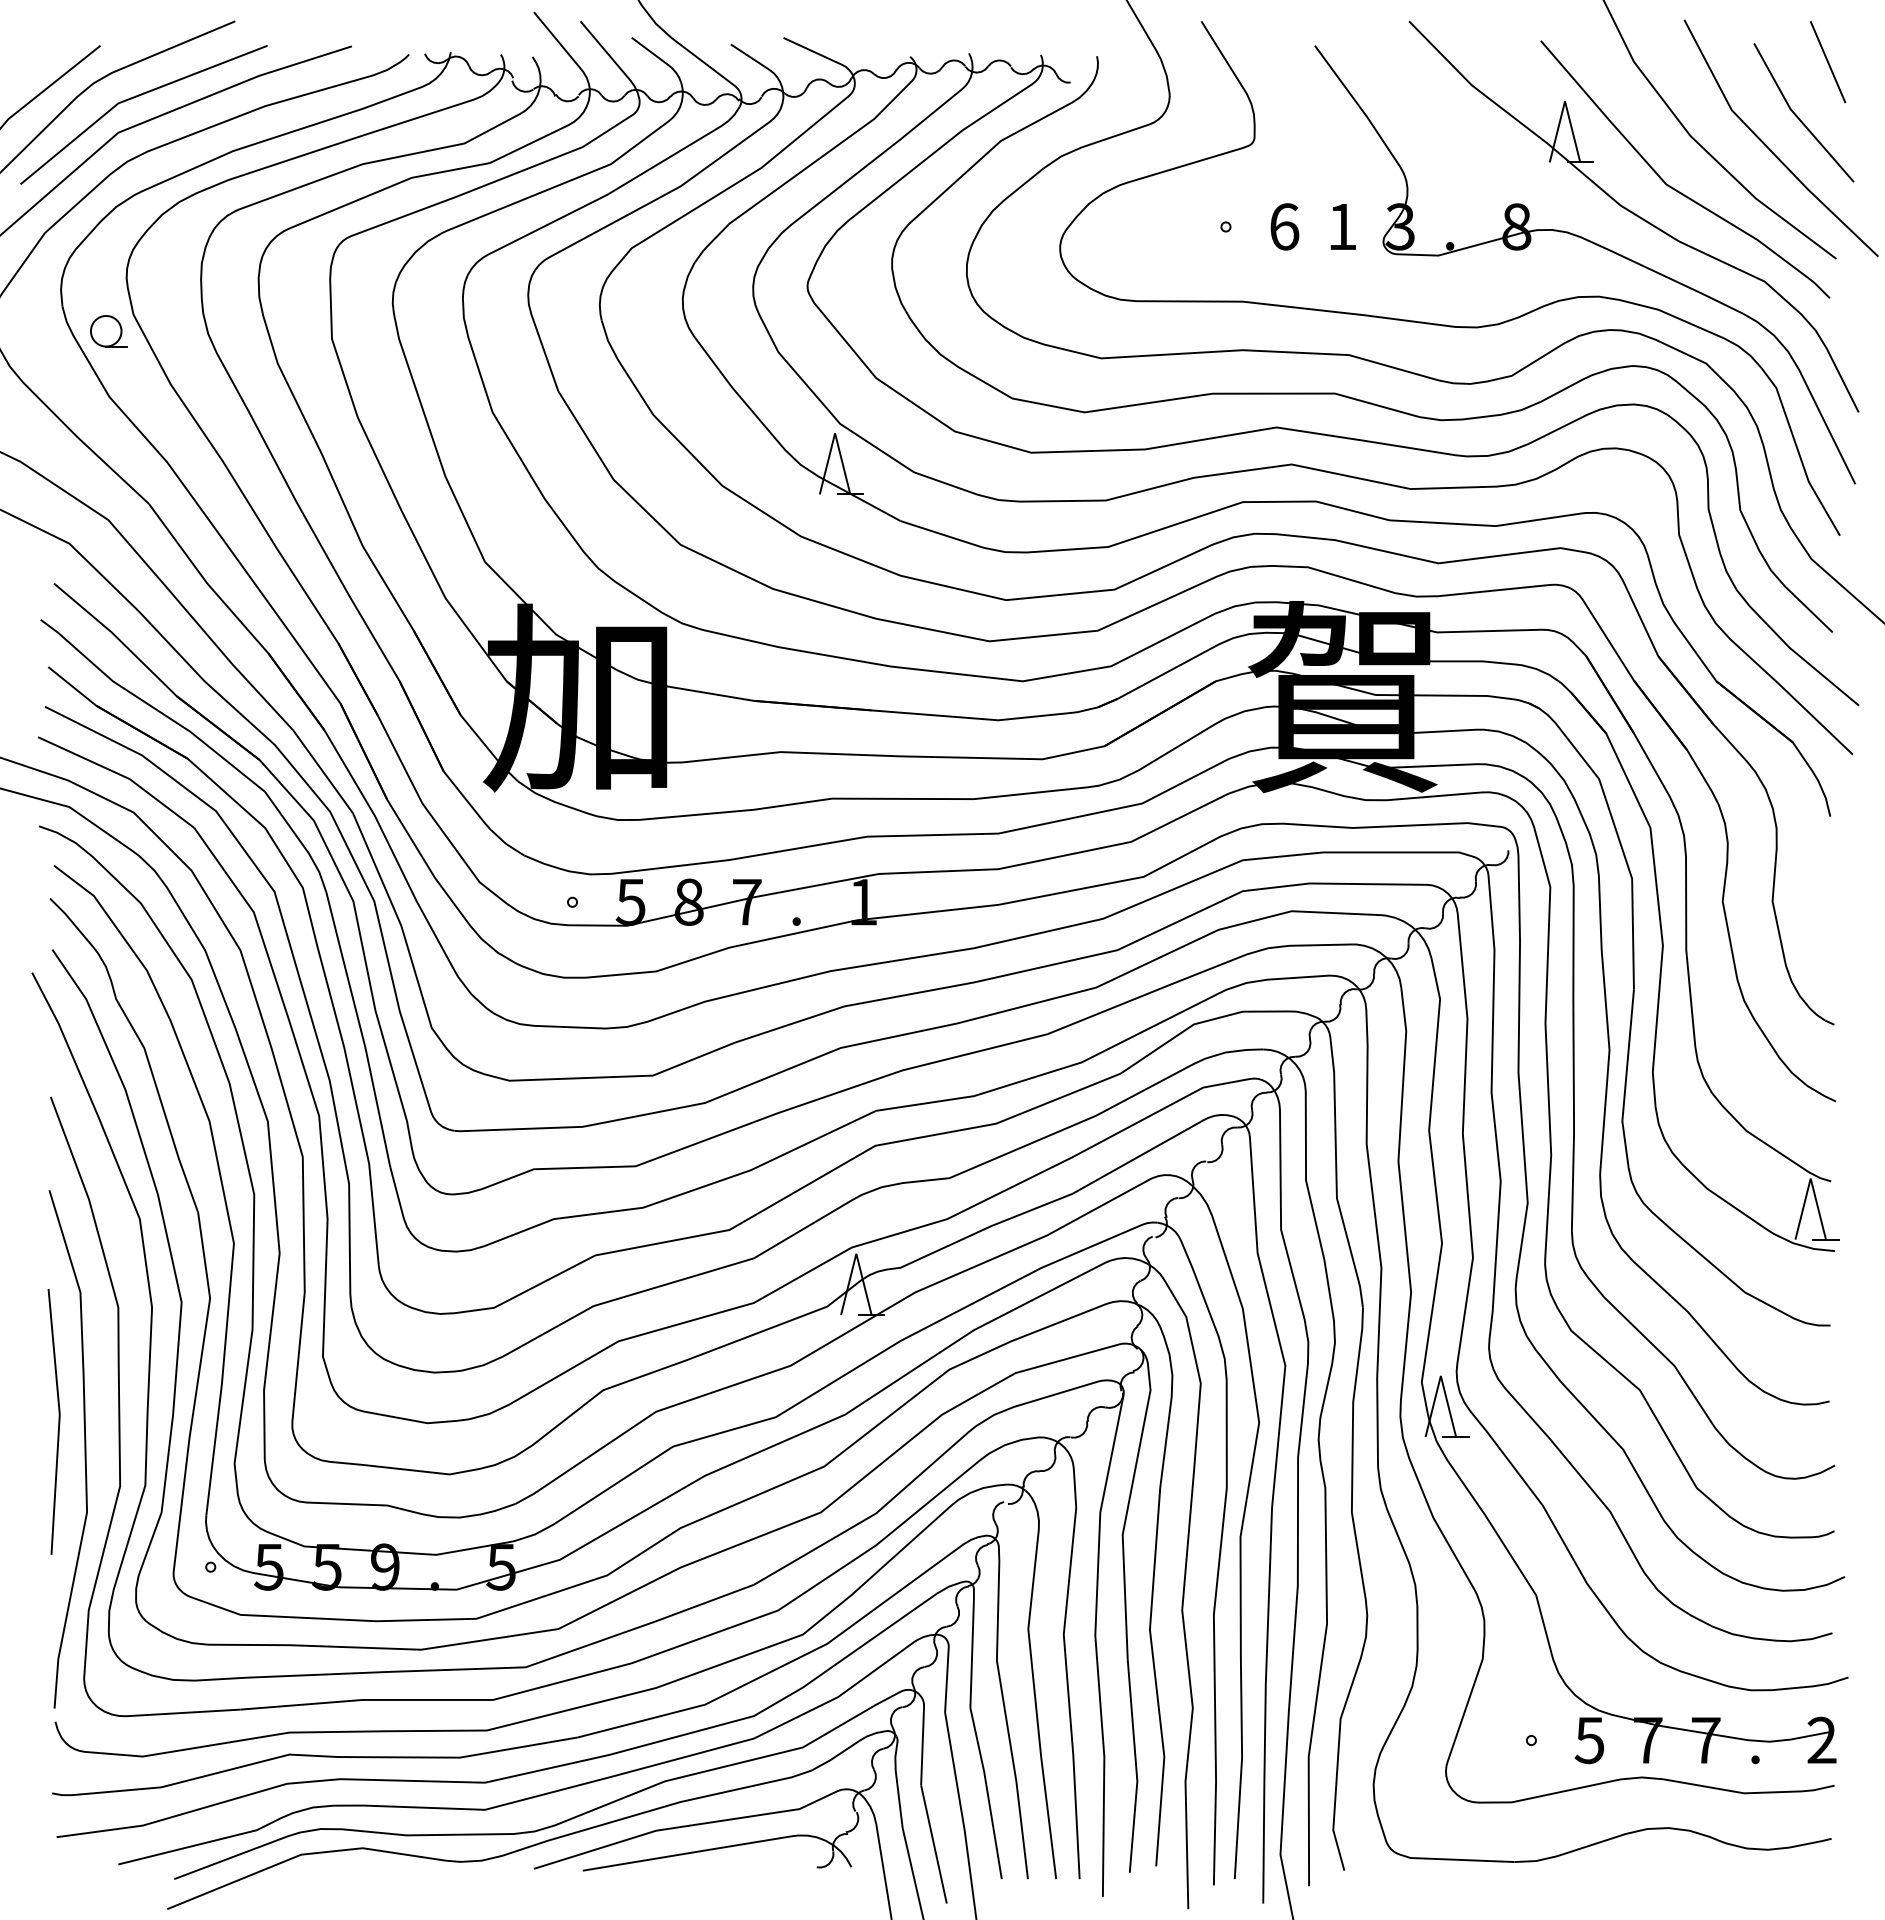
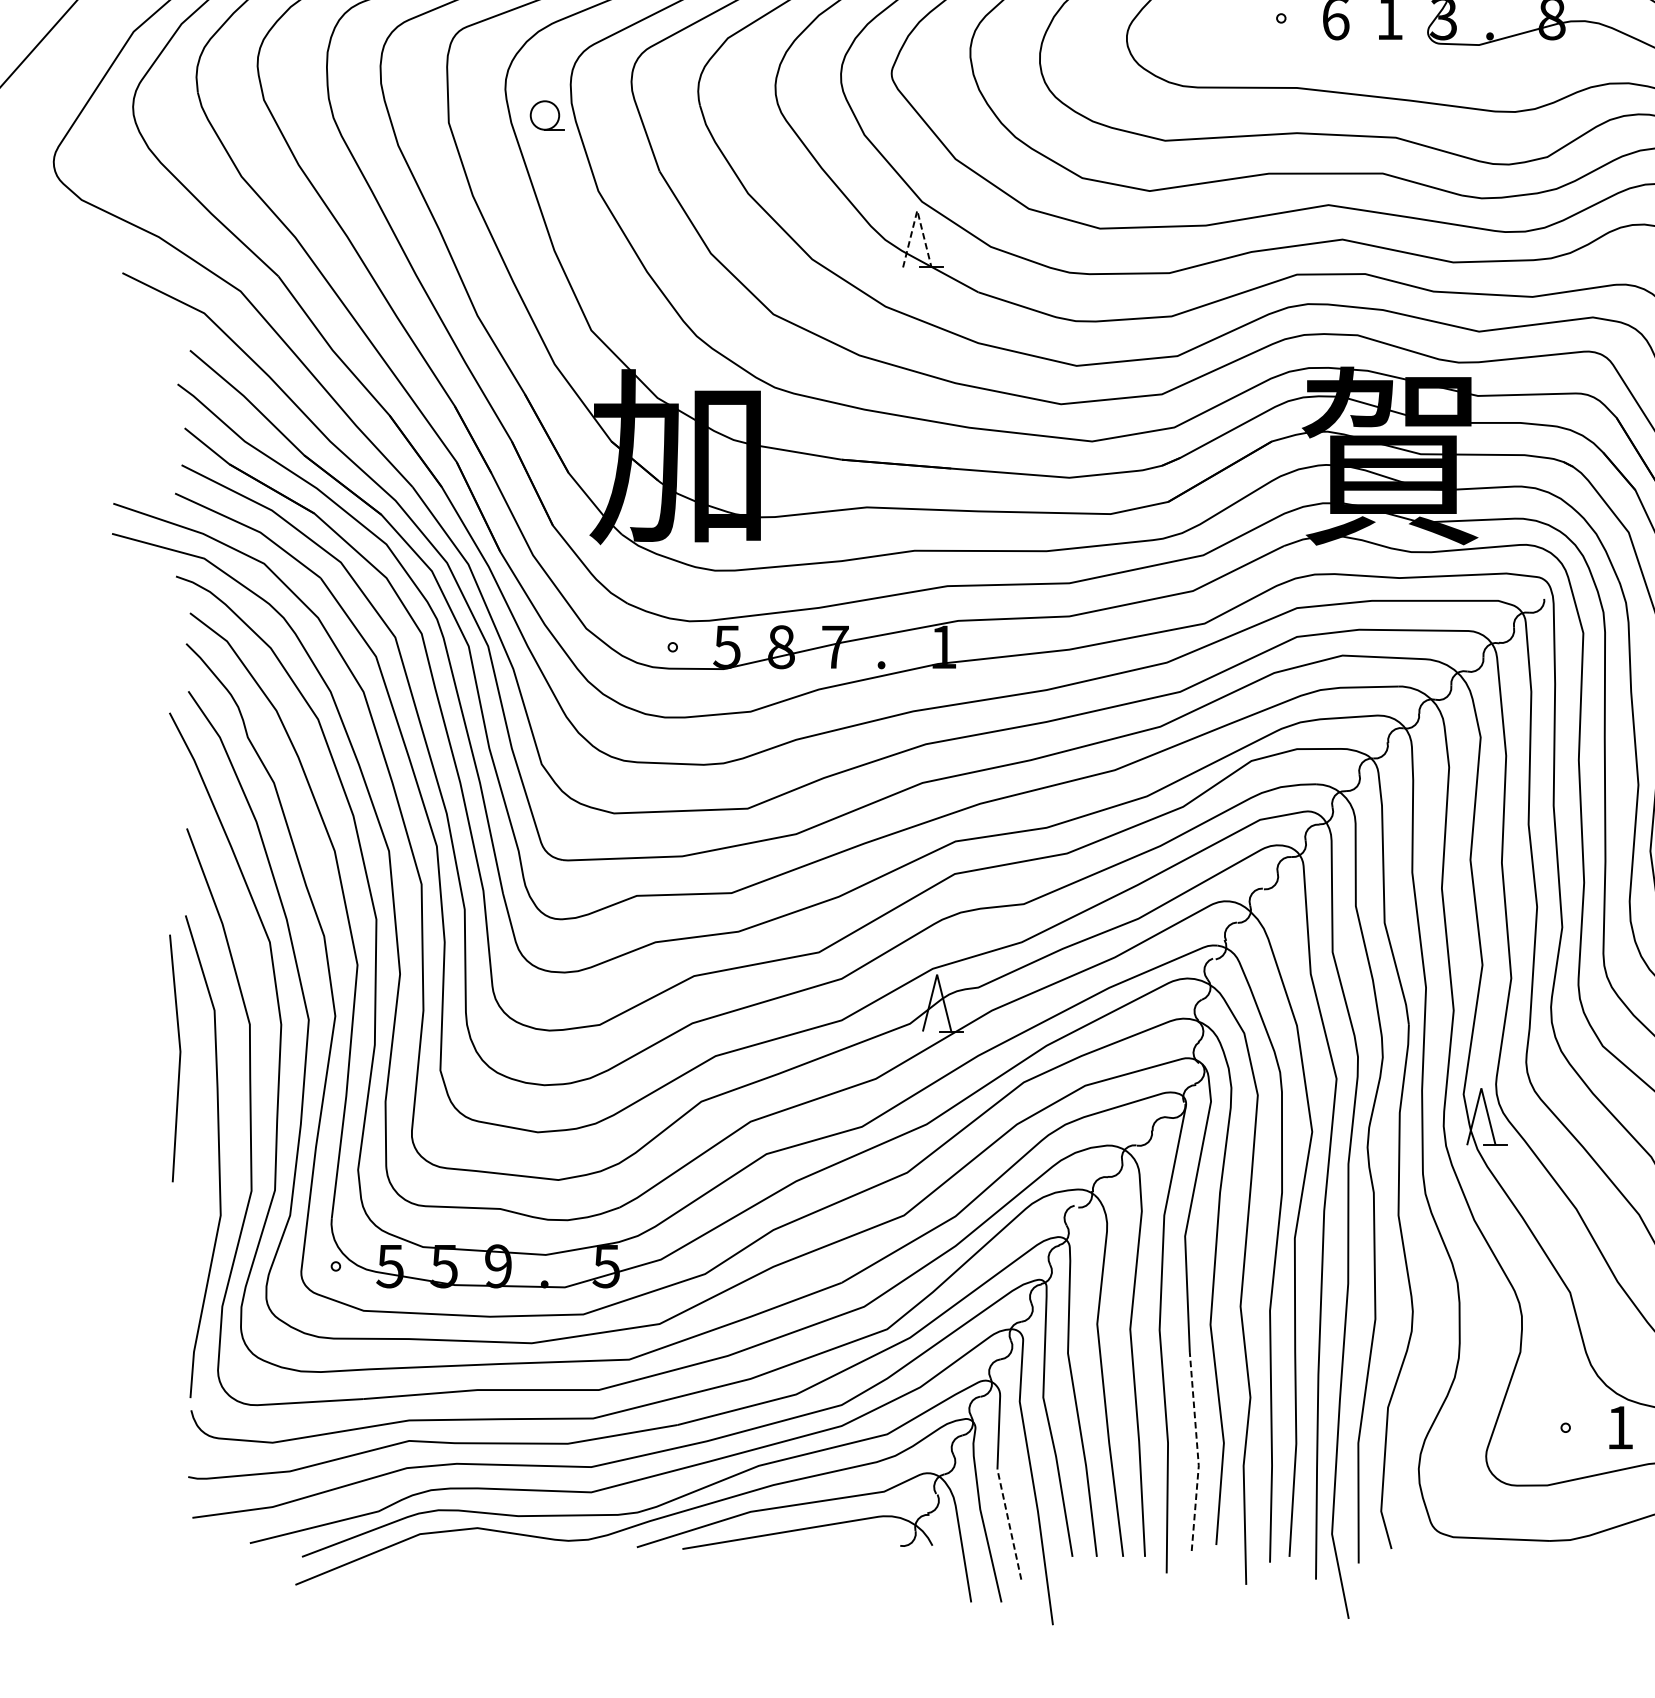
part: (108, 331) -> (547, 115), moved
line: (835, 433) -> (917, 210), solid -> dashed
line: (58, 1421) -> (179, 1058), moved
text: (1589, 1740) -> (1619, 1427), 5 -> 1
line: (1136, 1766) -> (1197, 1452), solid -> dashed
line: (933, 1844) -> (1008, 1524), solid -> dashed

